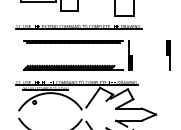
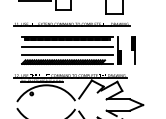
line: (73, 50) -> (67, 46), added
part: (168, 55) -> (133, 50), moved
line: (73, 59) -> (67, 54), added

